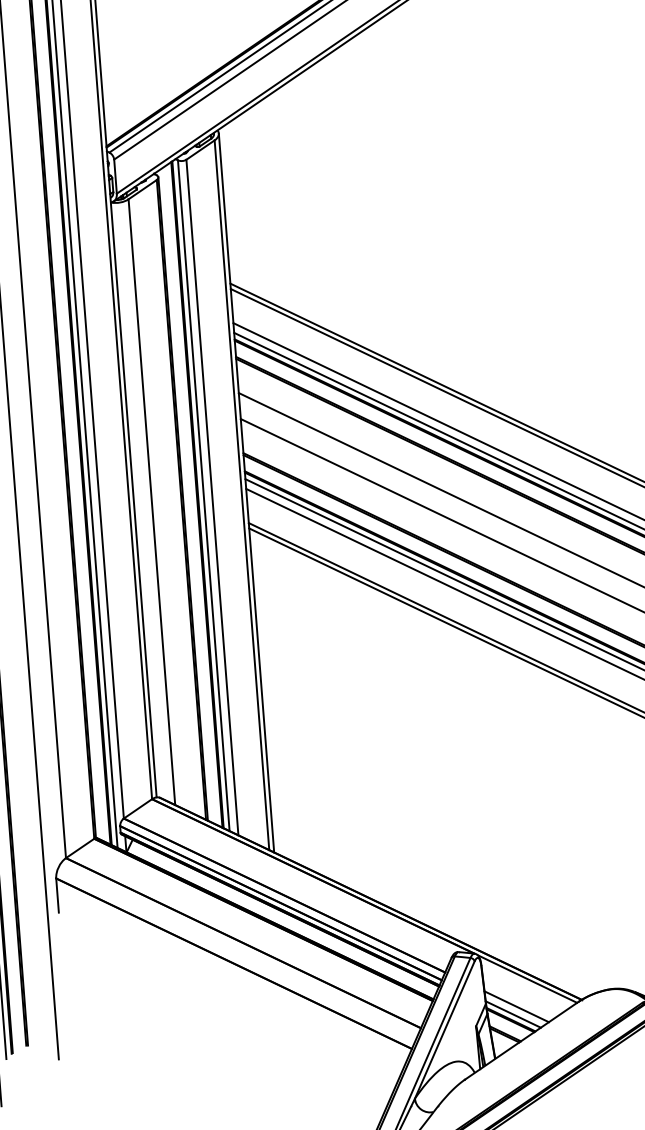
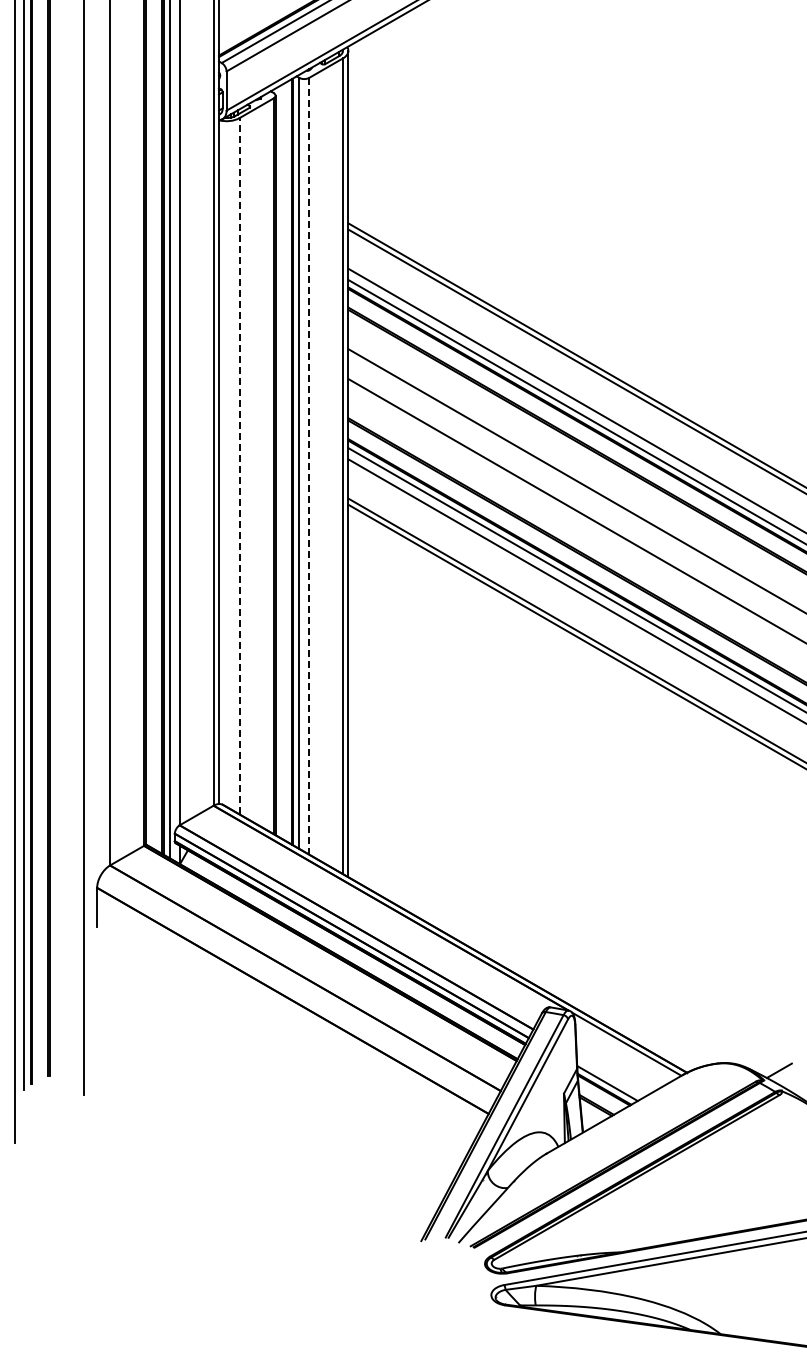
line: (212, 496) -> (309, 465), solid -> dashed
line: (151, 501) -> (239, 465), solid -> dashed
line: (516, 1006) -> (611, 1074), removed

